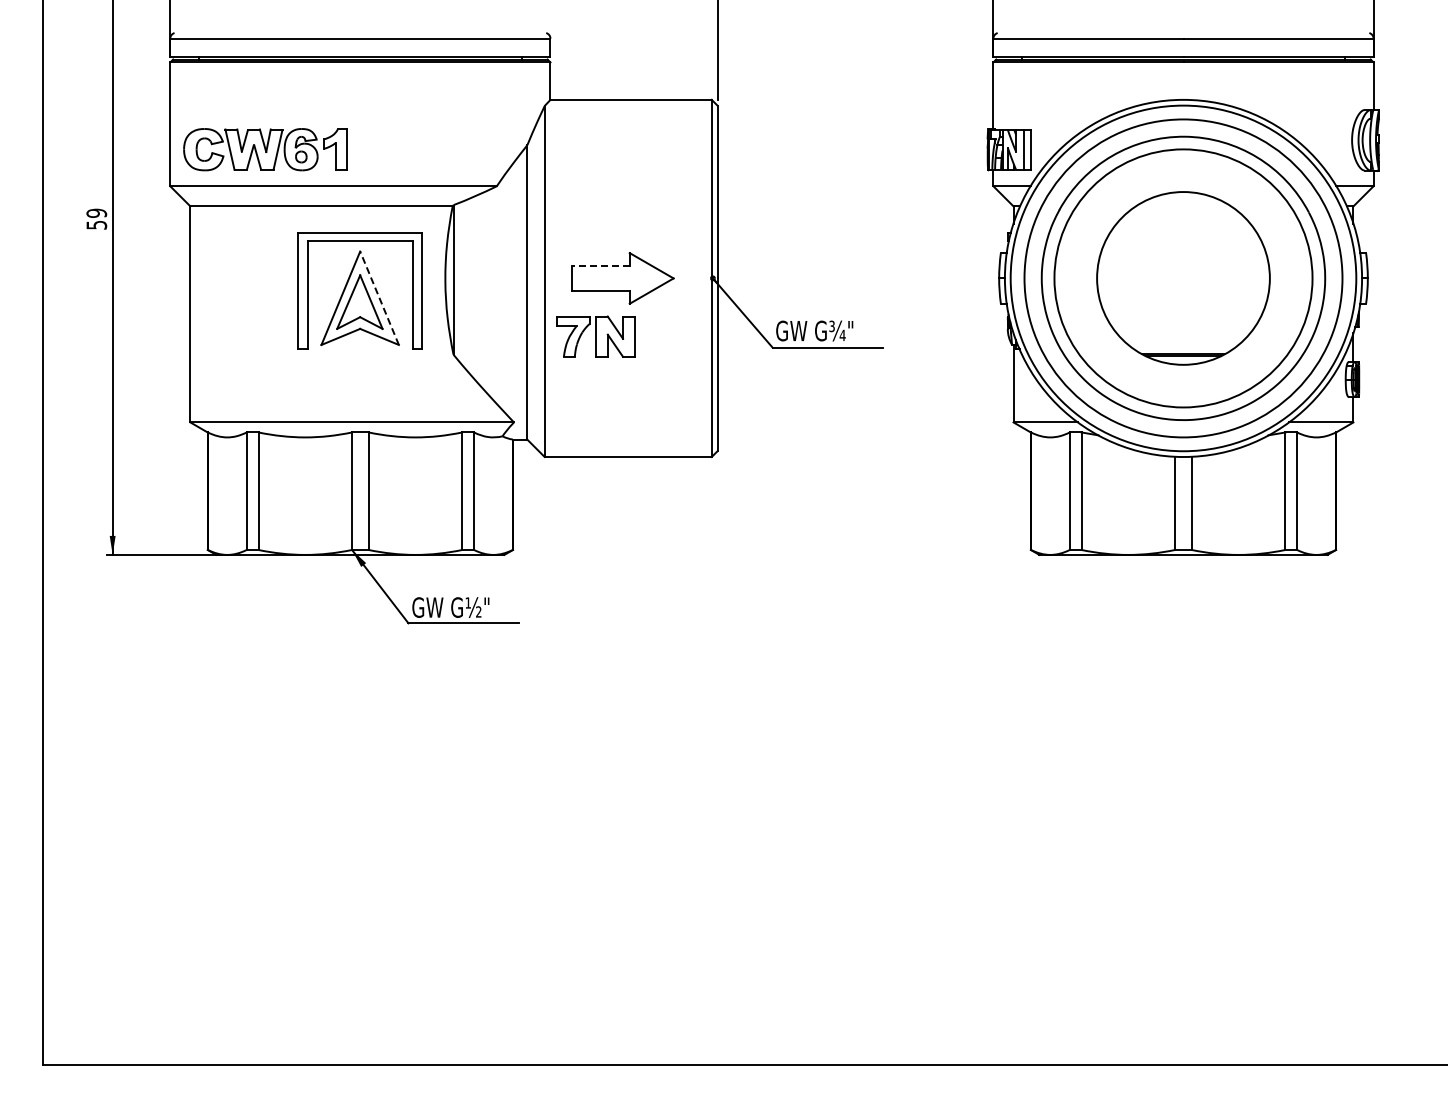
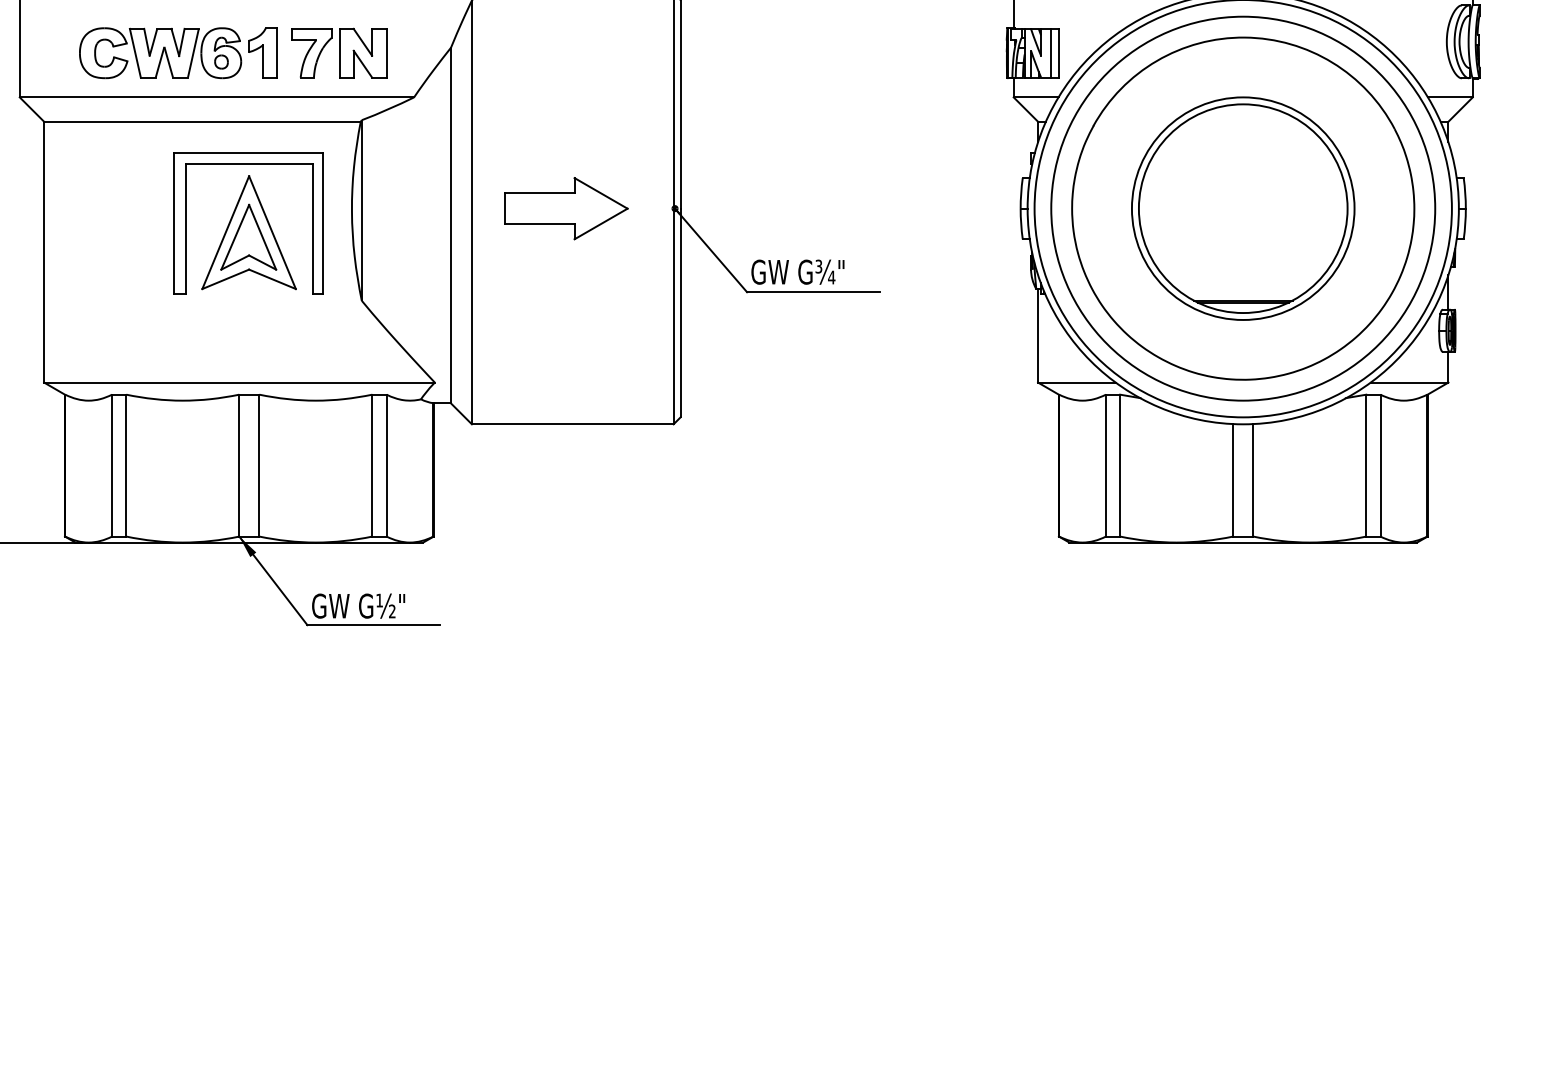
part: (265, 149) -> (178, 52), moved
line: (600, 265) -> (539, 193), dashed -> solid
circle: (1183, 278) -> (1243, 208), size x0.71
line: (379, 298) -> (272, 232), dashed -> solid
part: (595, 336) -> (338, 52), moved

